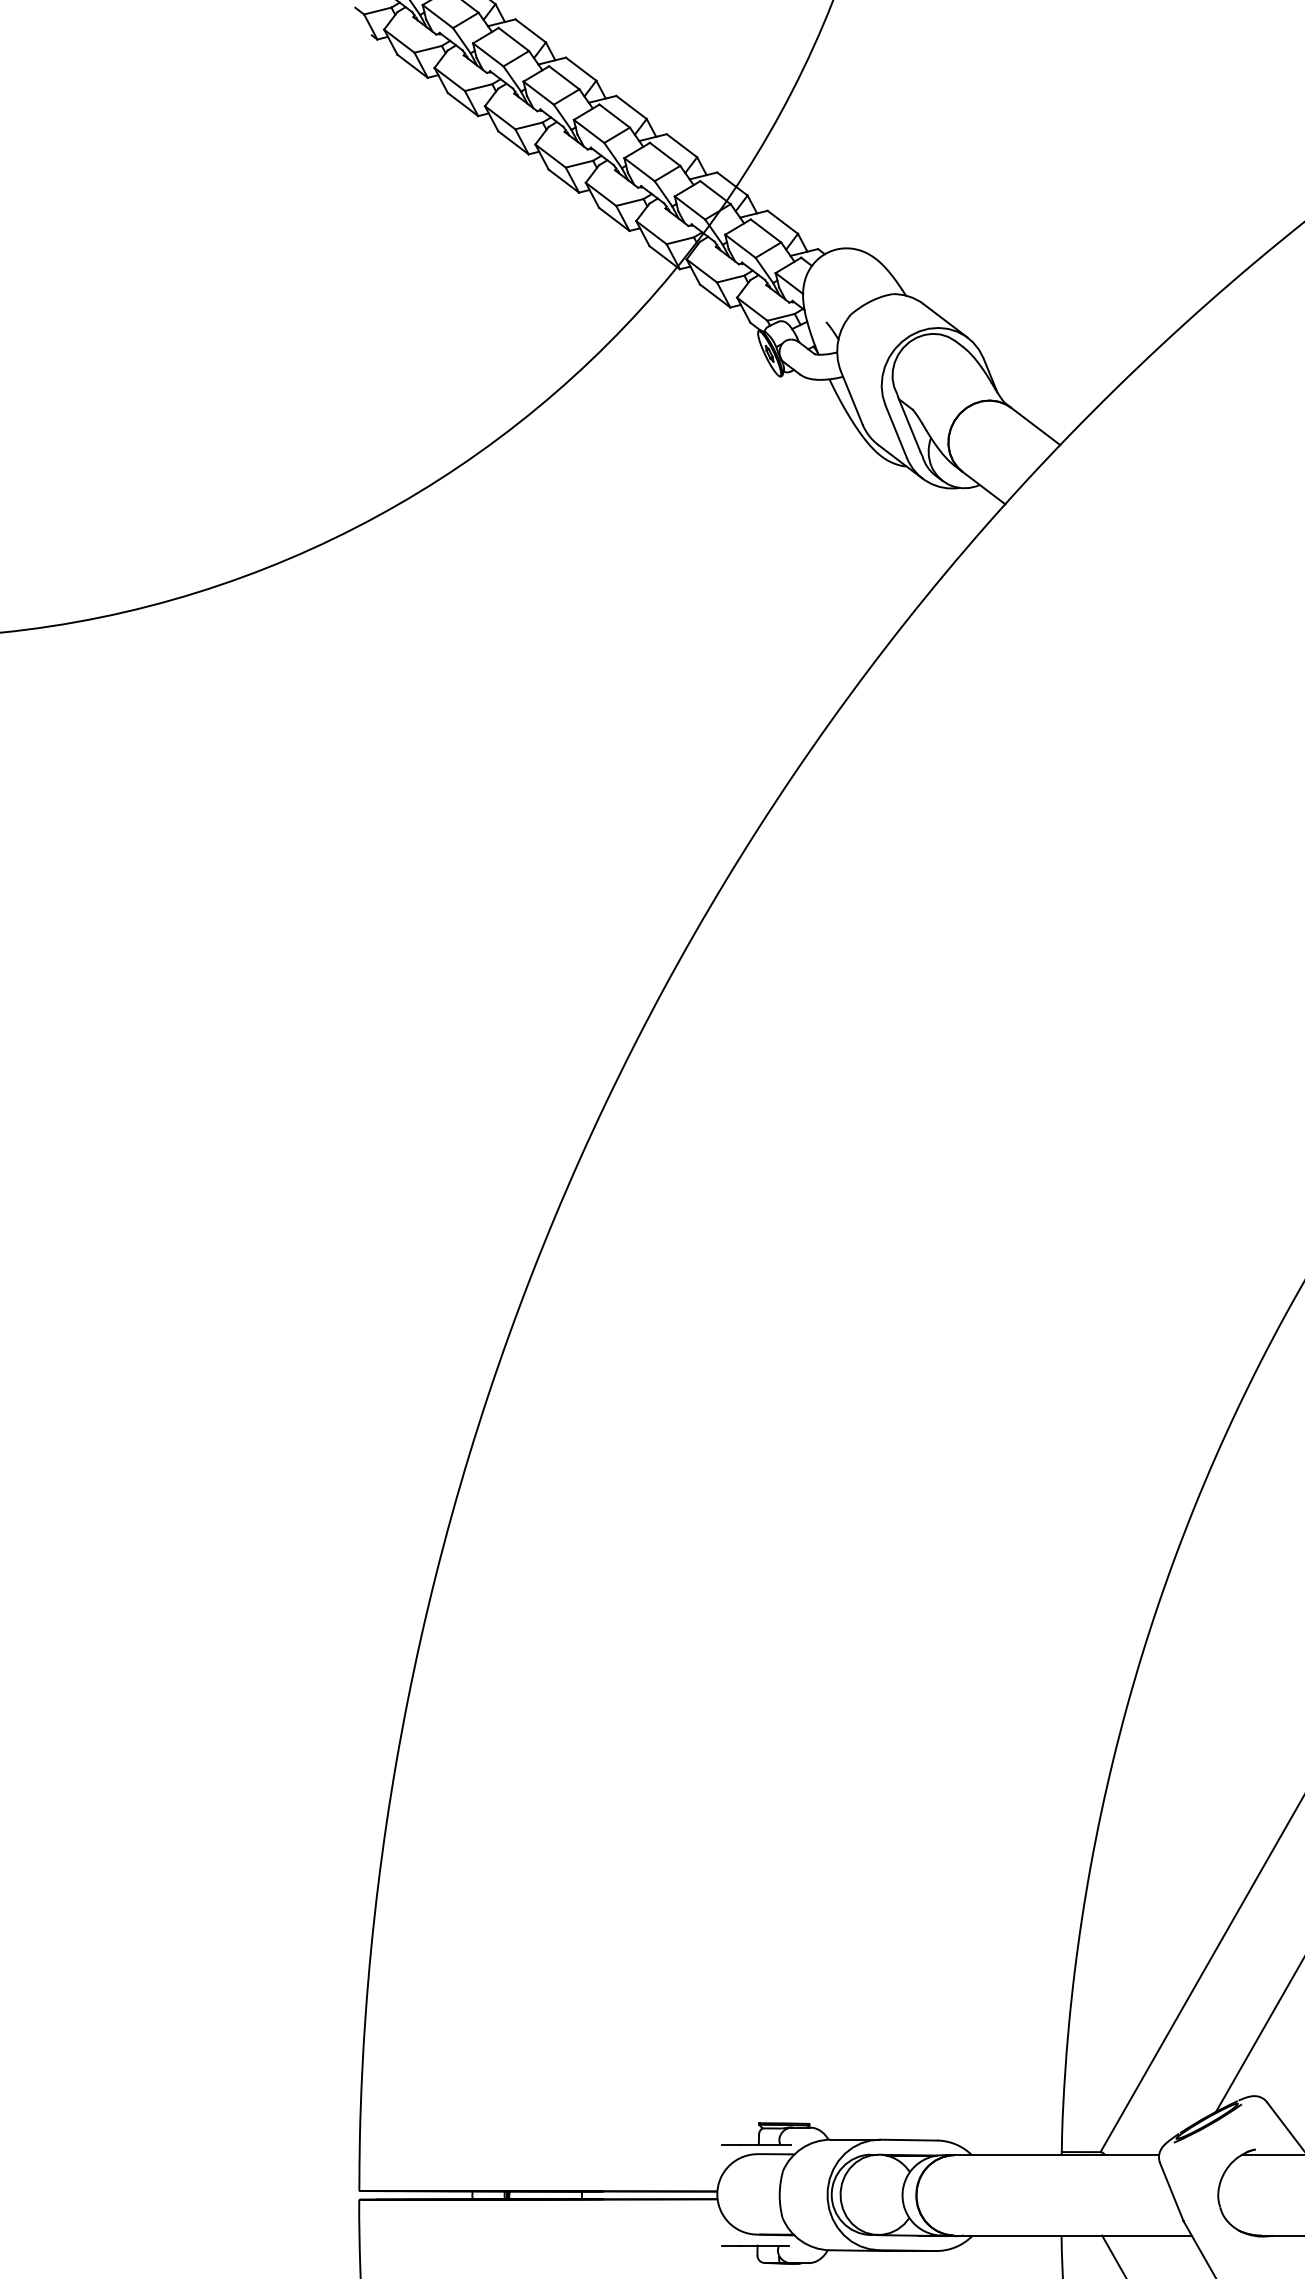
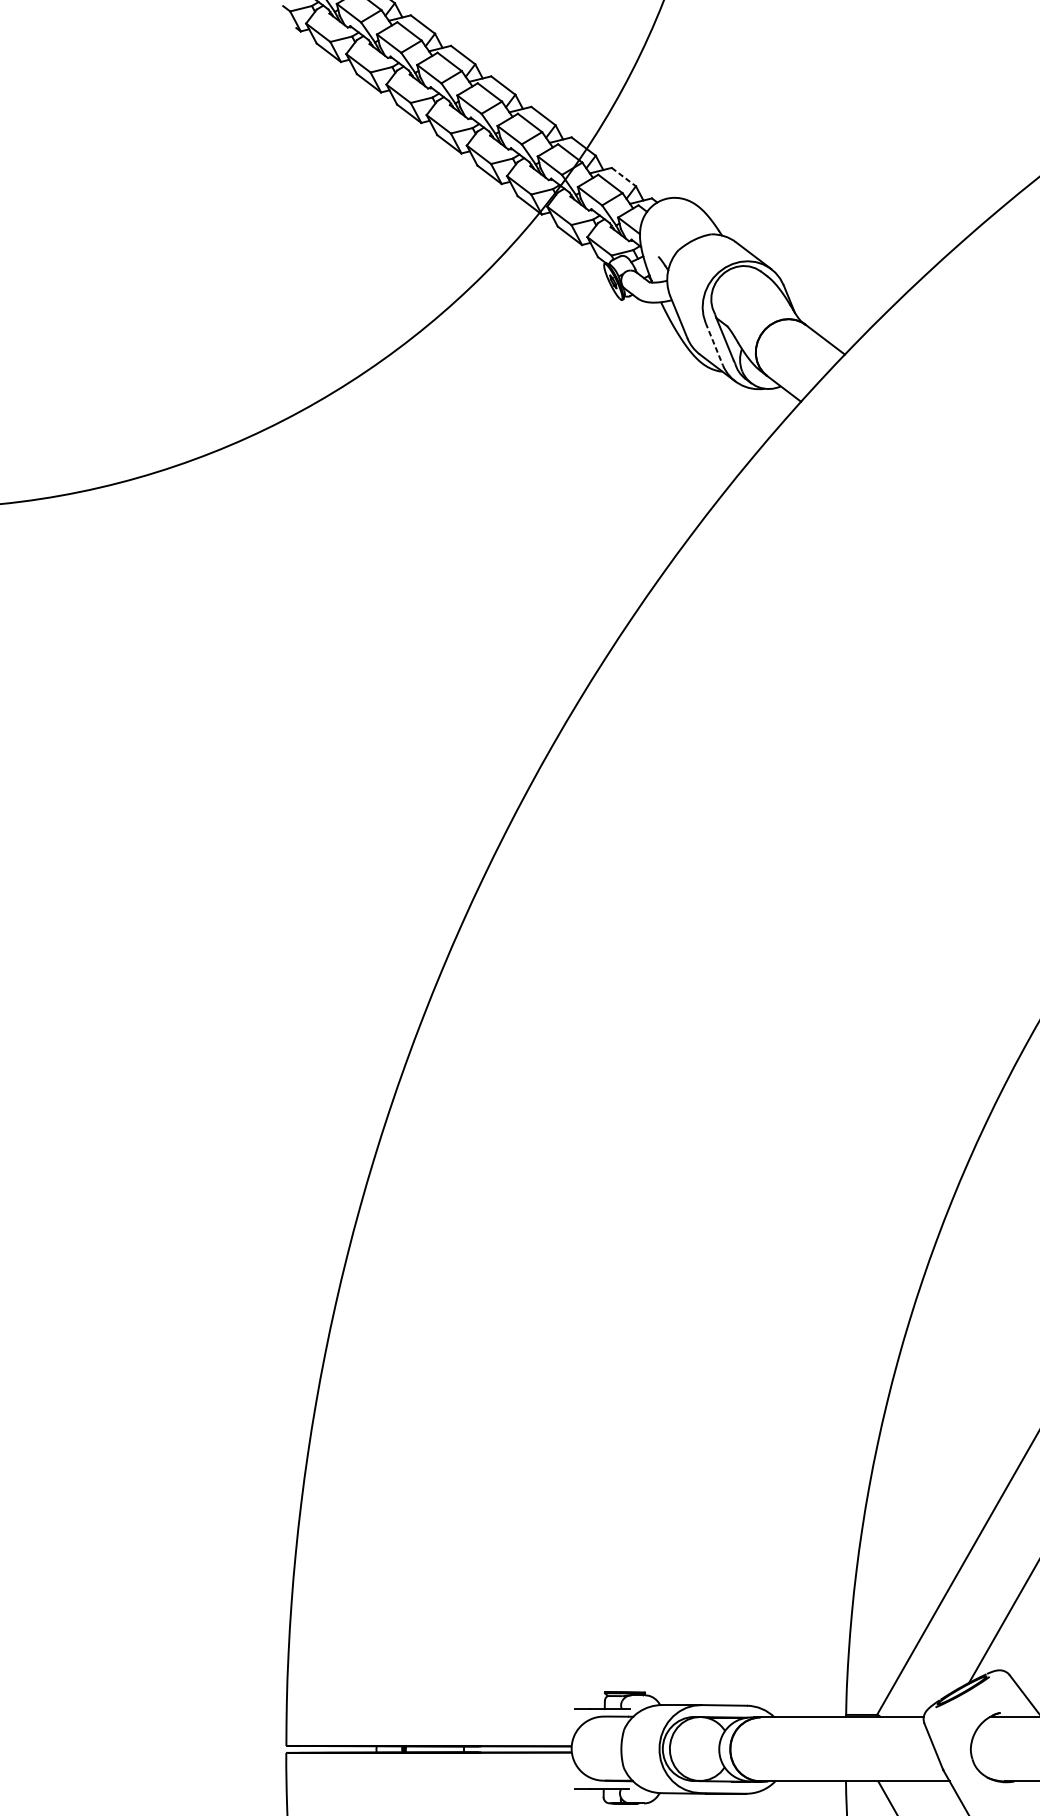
line: (783, 222) -> (624, 177), solid -> dashed
line: (896, 431) -> (714, 343), solid -> dashed

